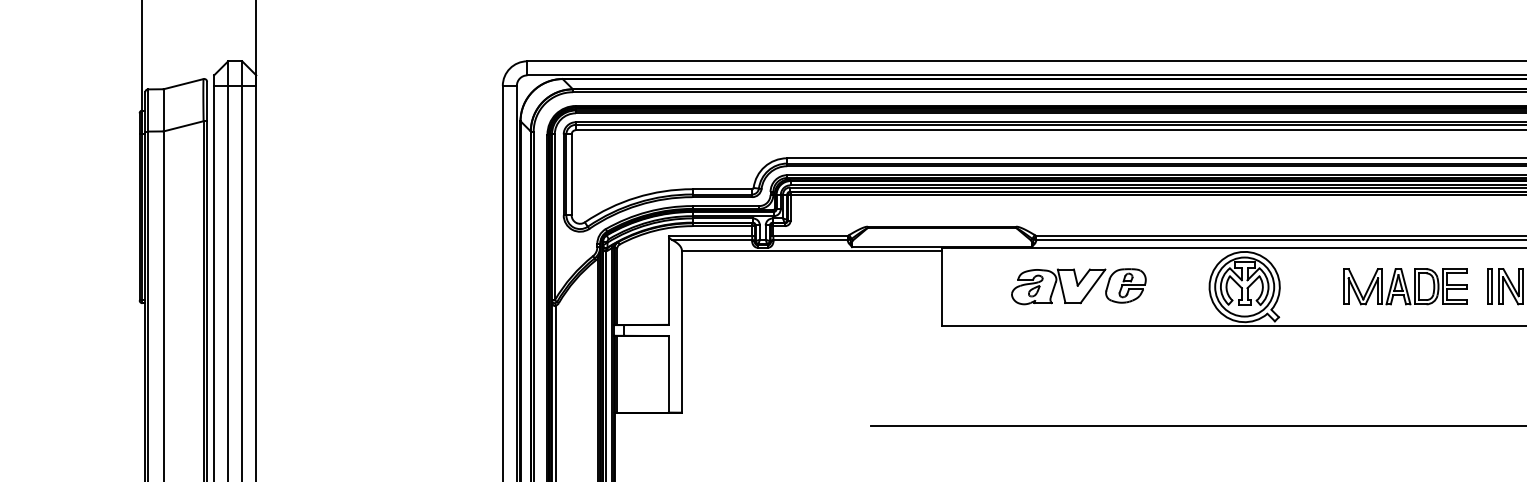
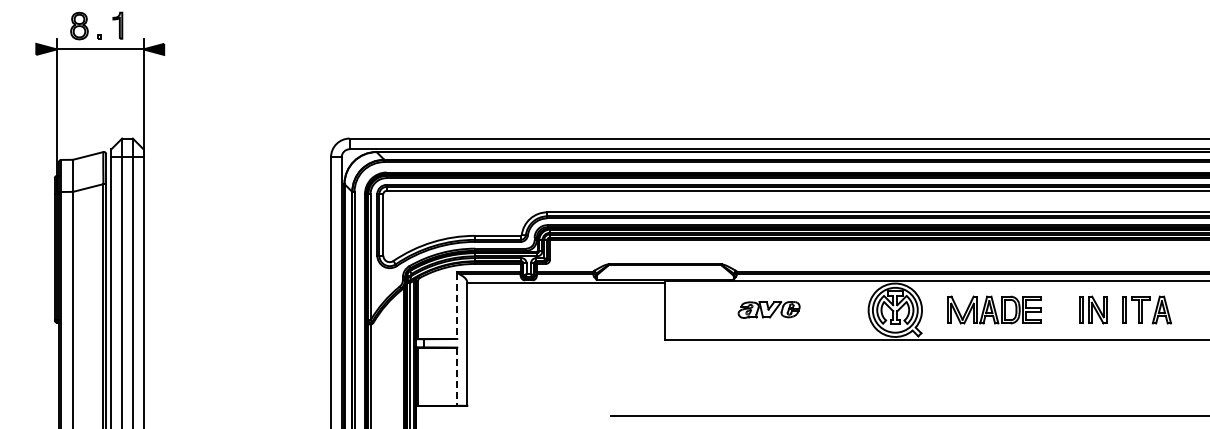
line: (669, 282) -> (457, 306), solid -> dashed
part: (1077, 286) -> (768, 309), size x0.6
part: (1405, 286) -> (994, 309), moved
line: (669, 375) -> (457, 377), solid -> dashed

